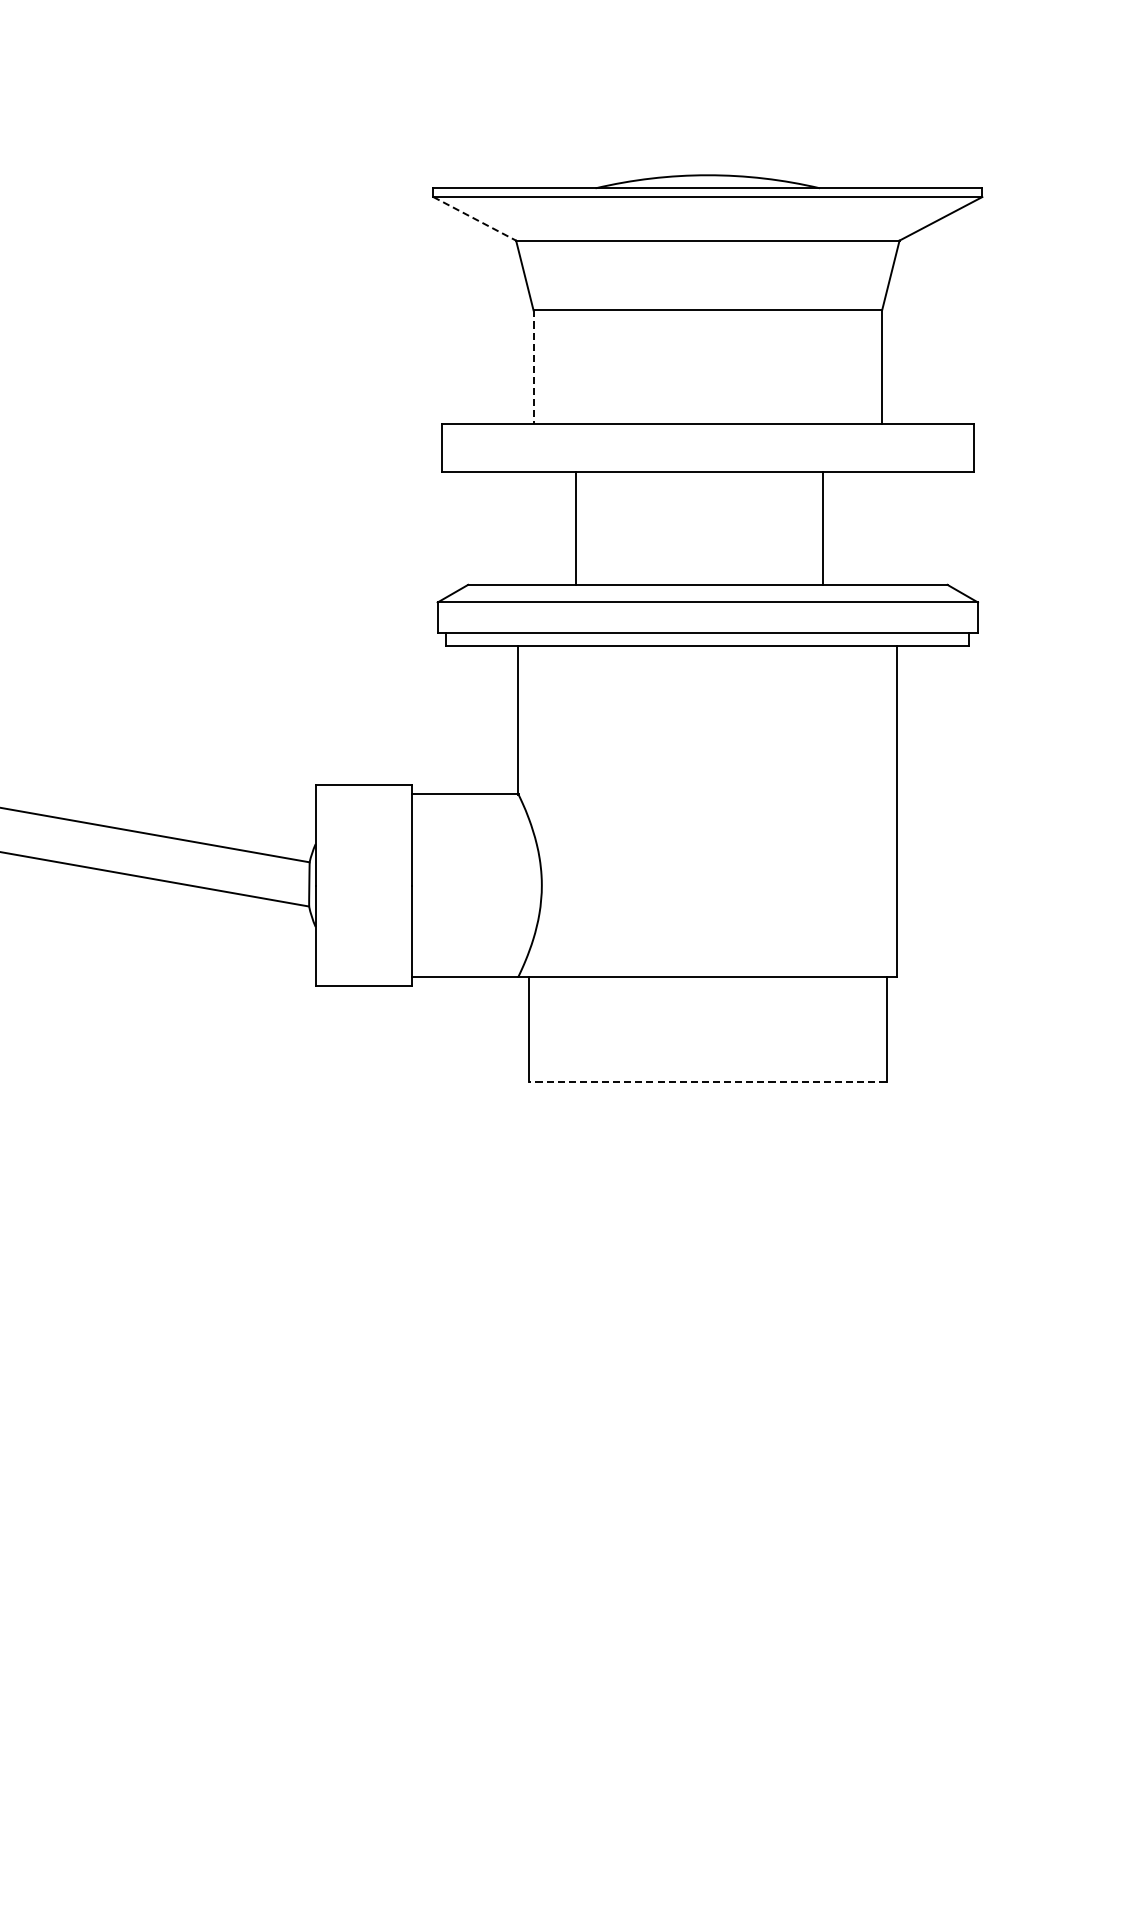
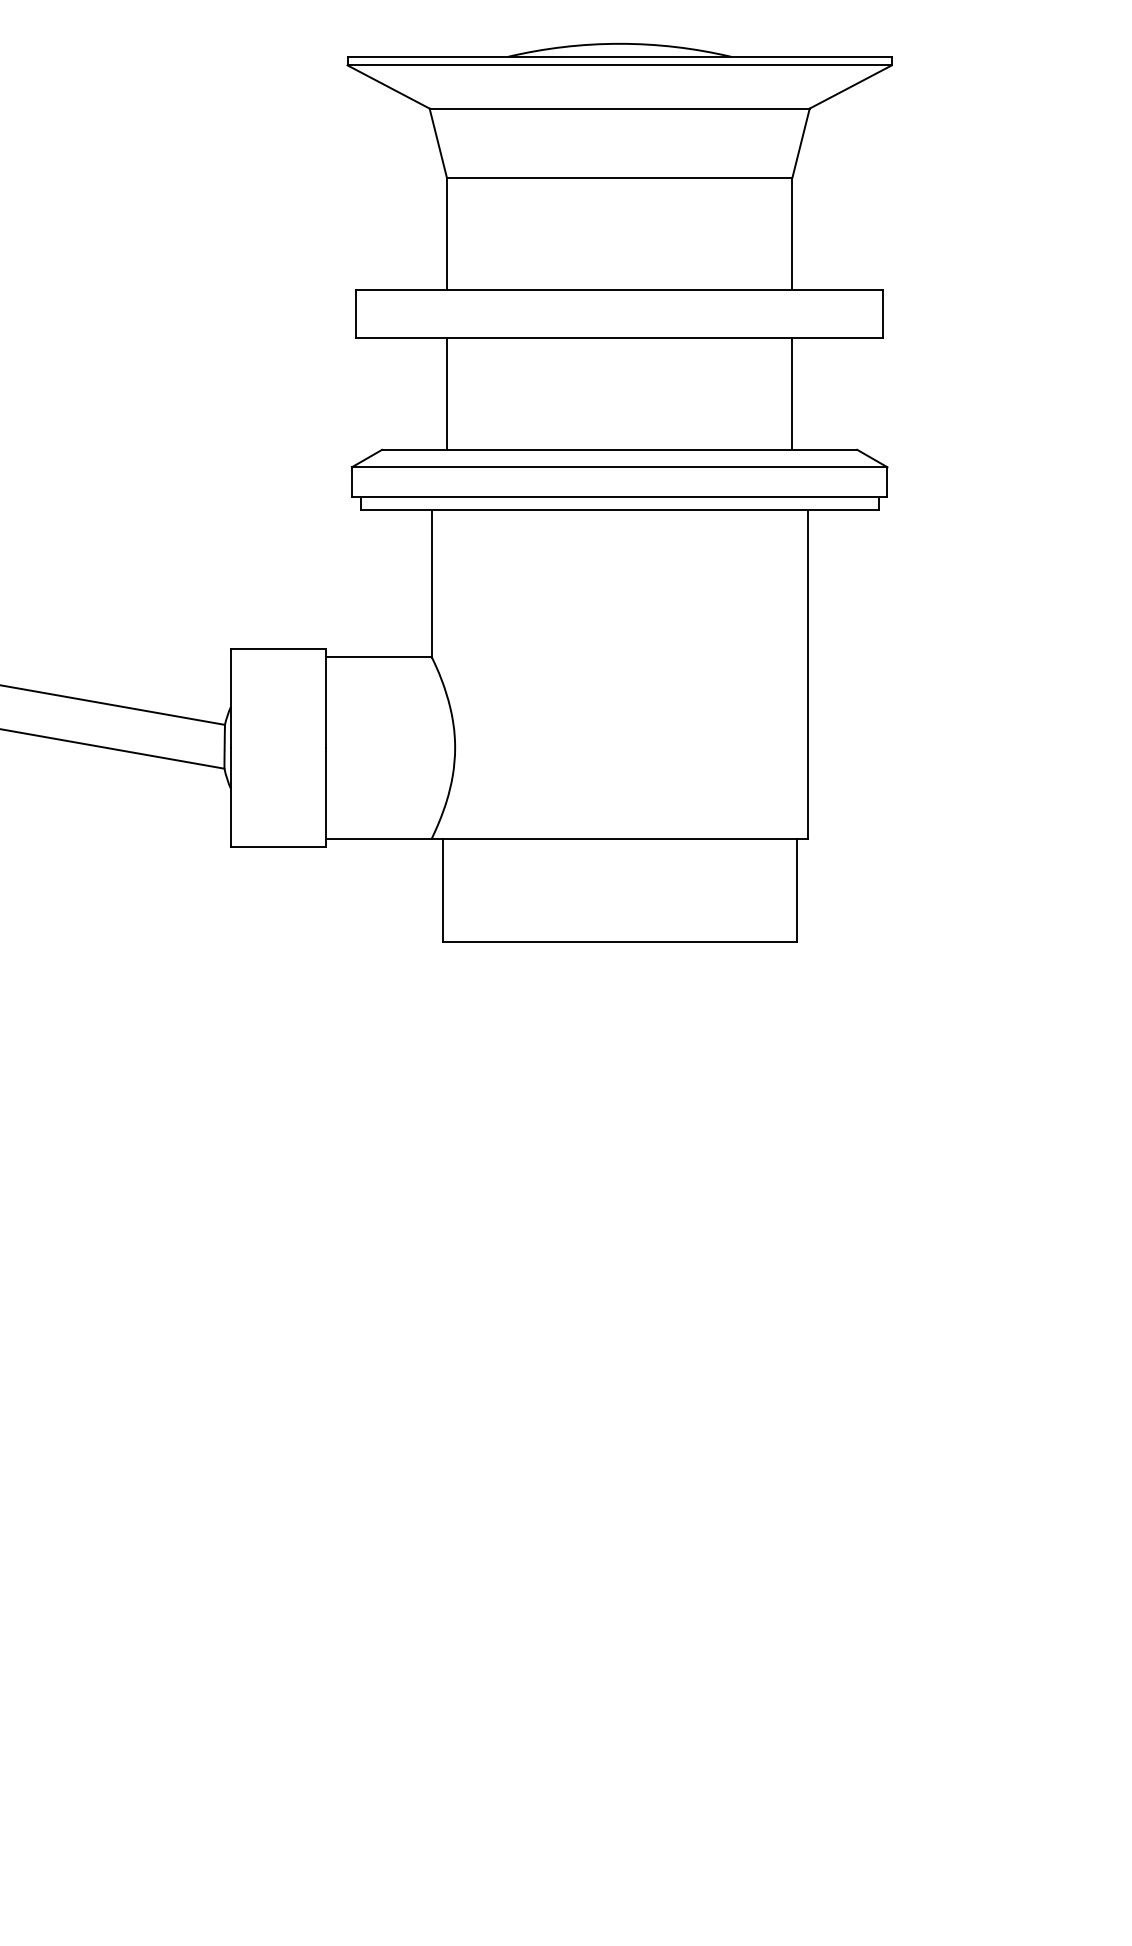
line: (475, 219) -> (389, 87), dashed -> solid
line: (533, 367) -> (446, 234), dashed -> solid
line: (575, 528) -> (446, 393), moved
line: (822, 528) -> (792, 393), moved
line: (707, 1081) -> (619, 942), dashed -> solid

